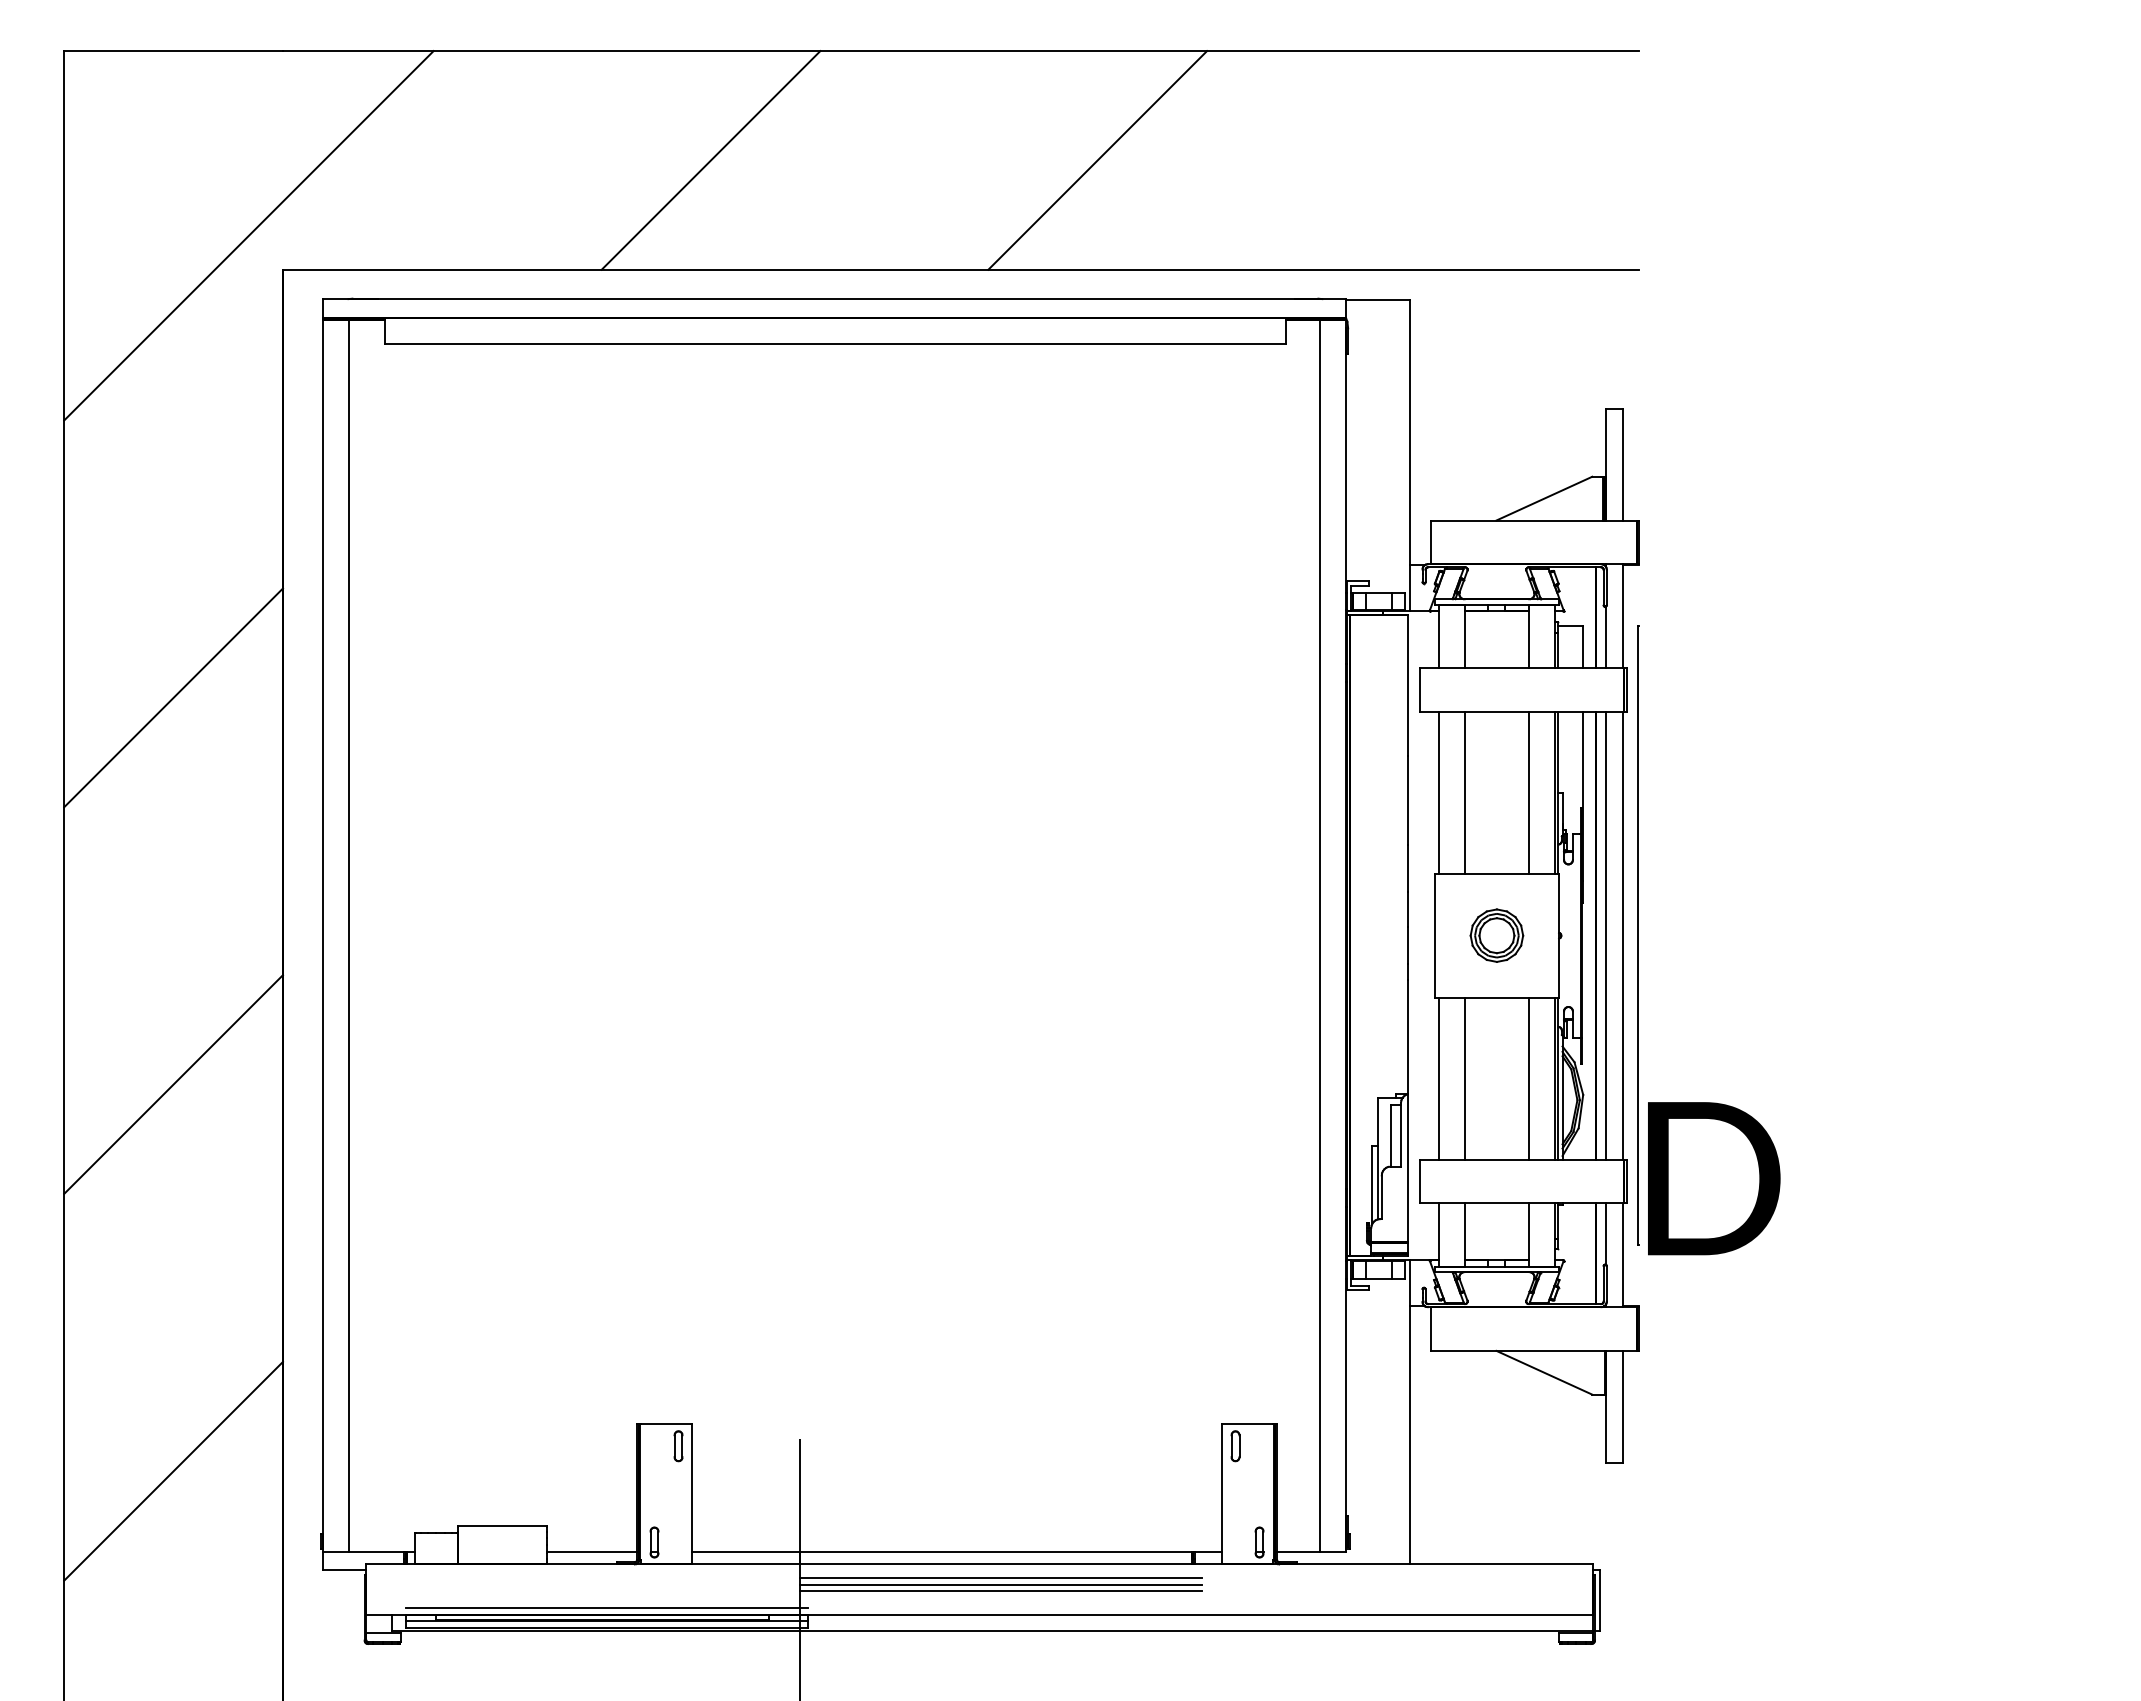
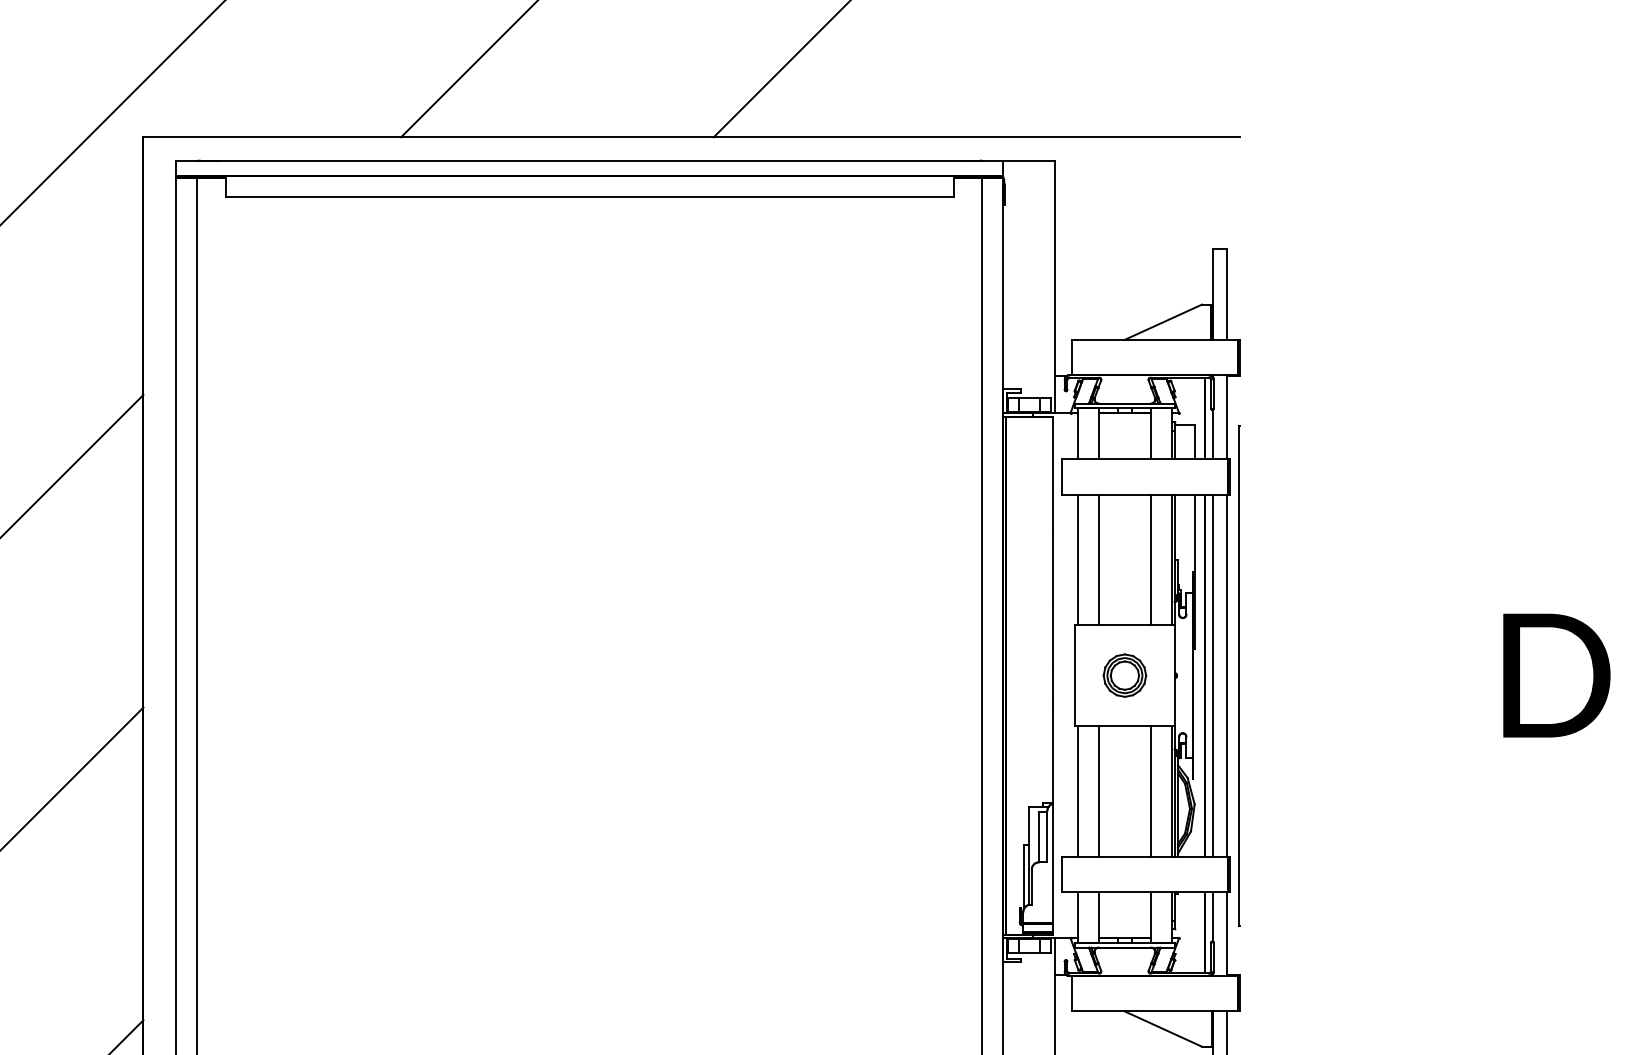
text: (1714, 1178) -> (1557, 675), moved

